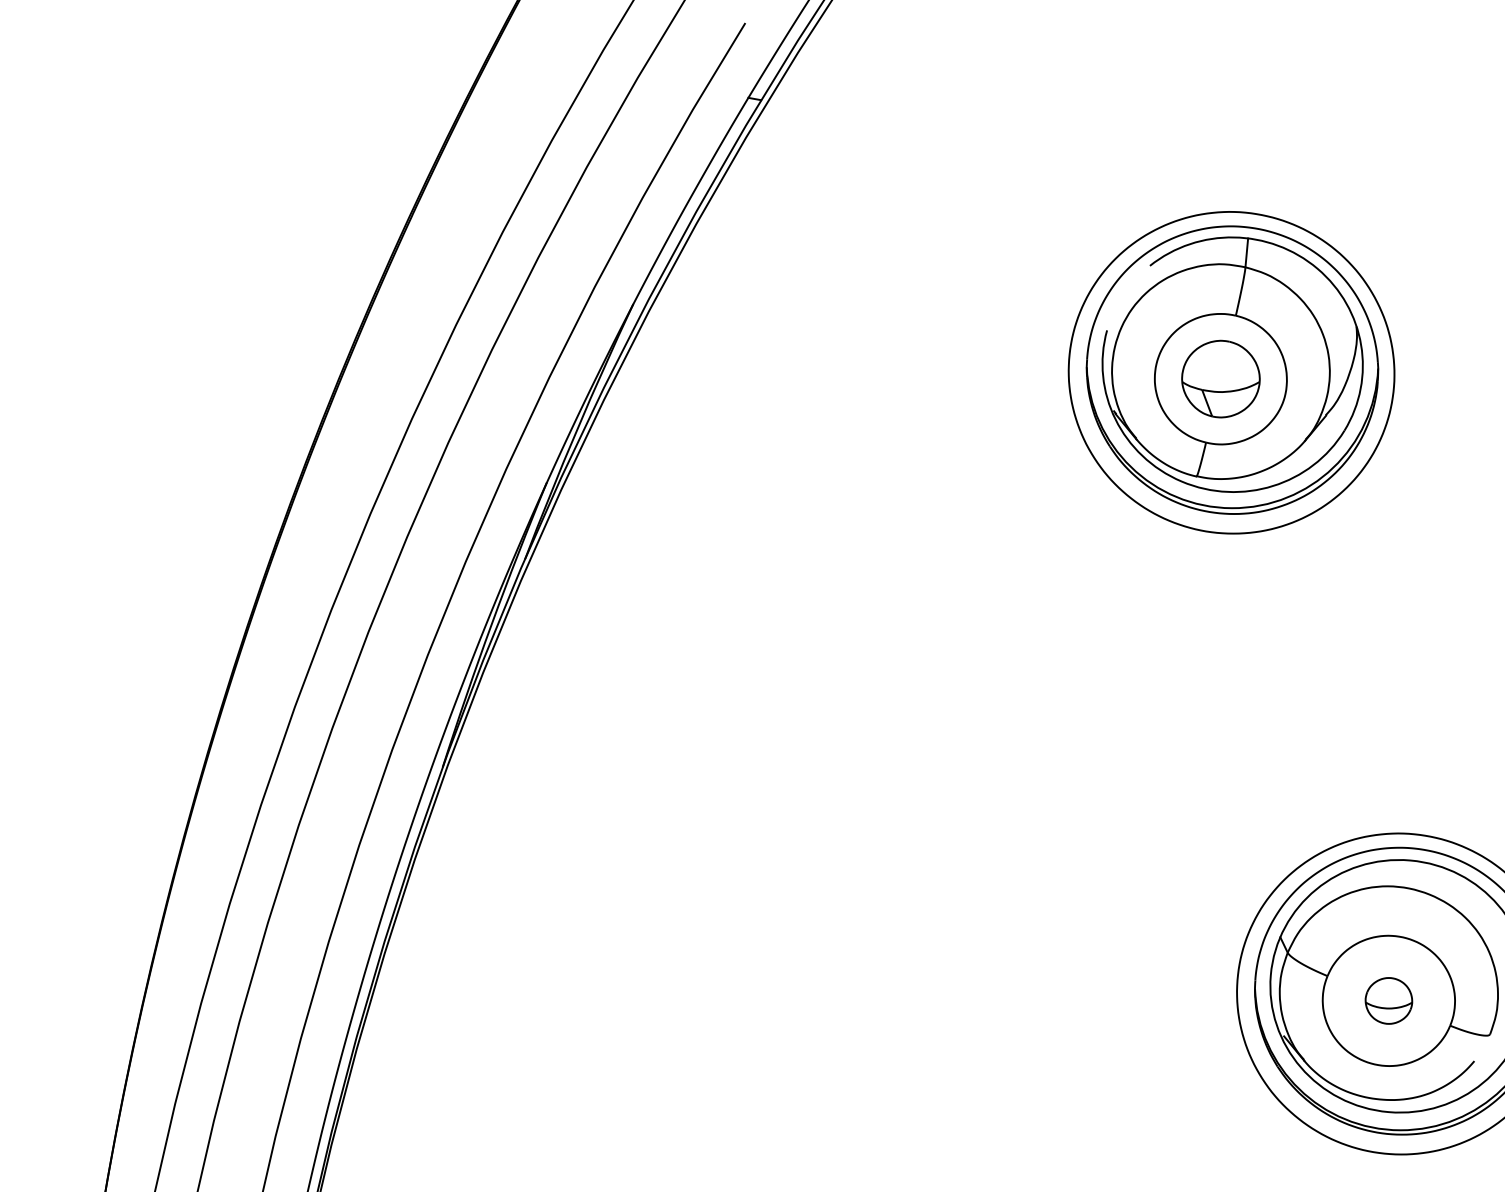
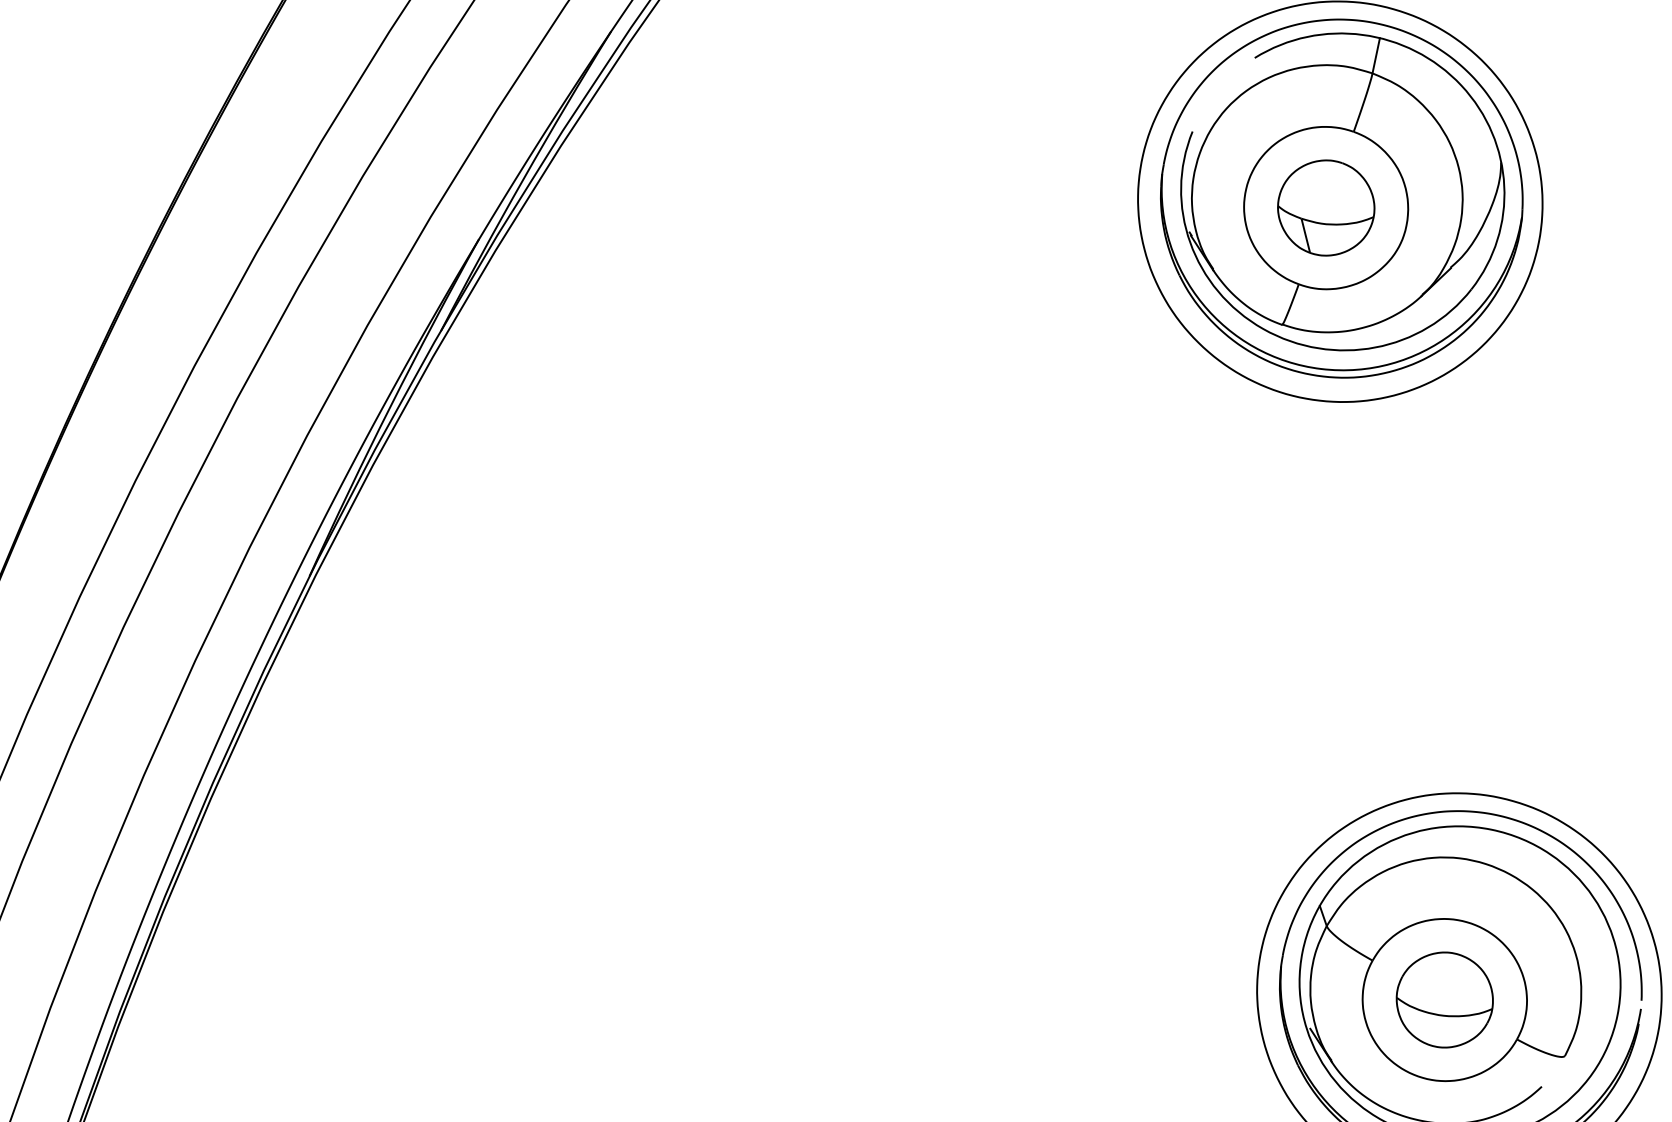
part: (1388, 1000) -> (1444, 999), size x1.67

